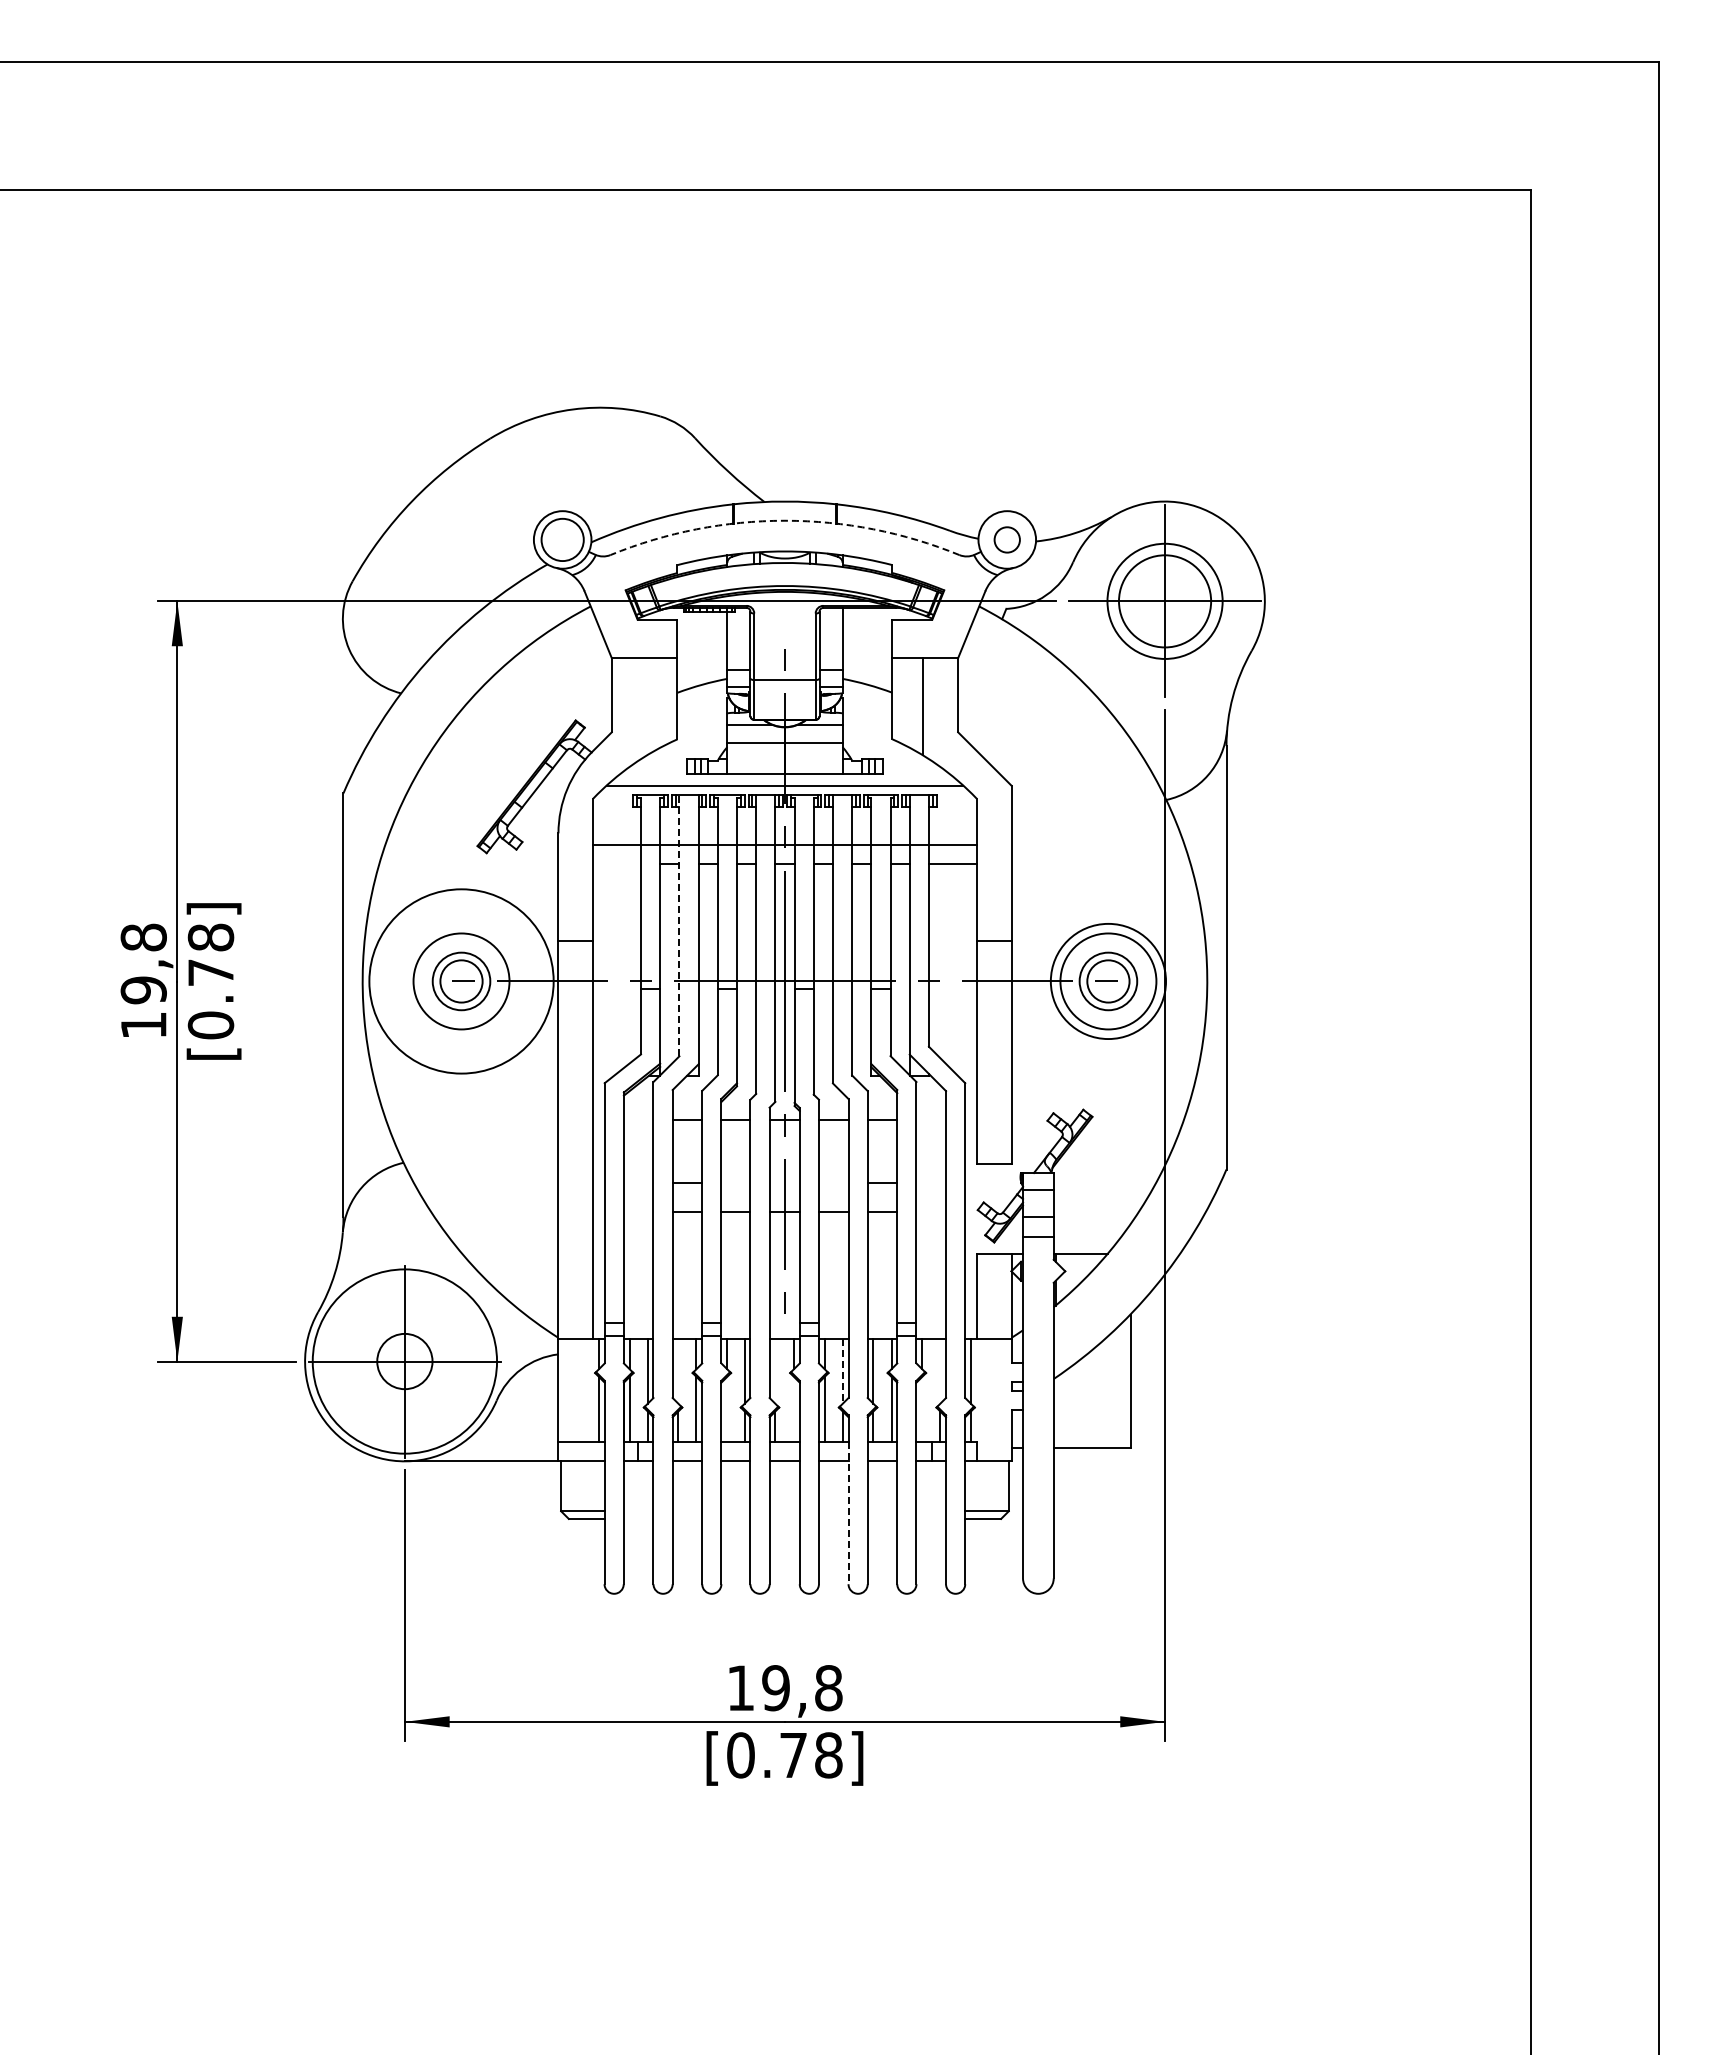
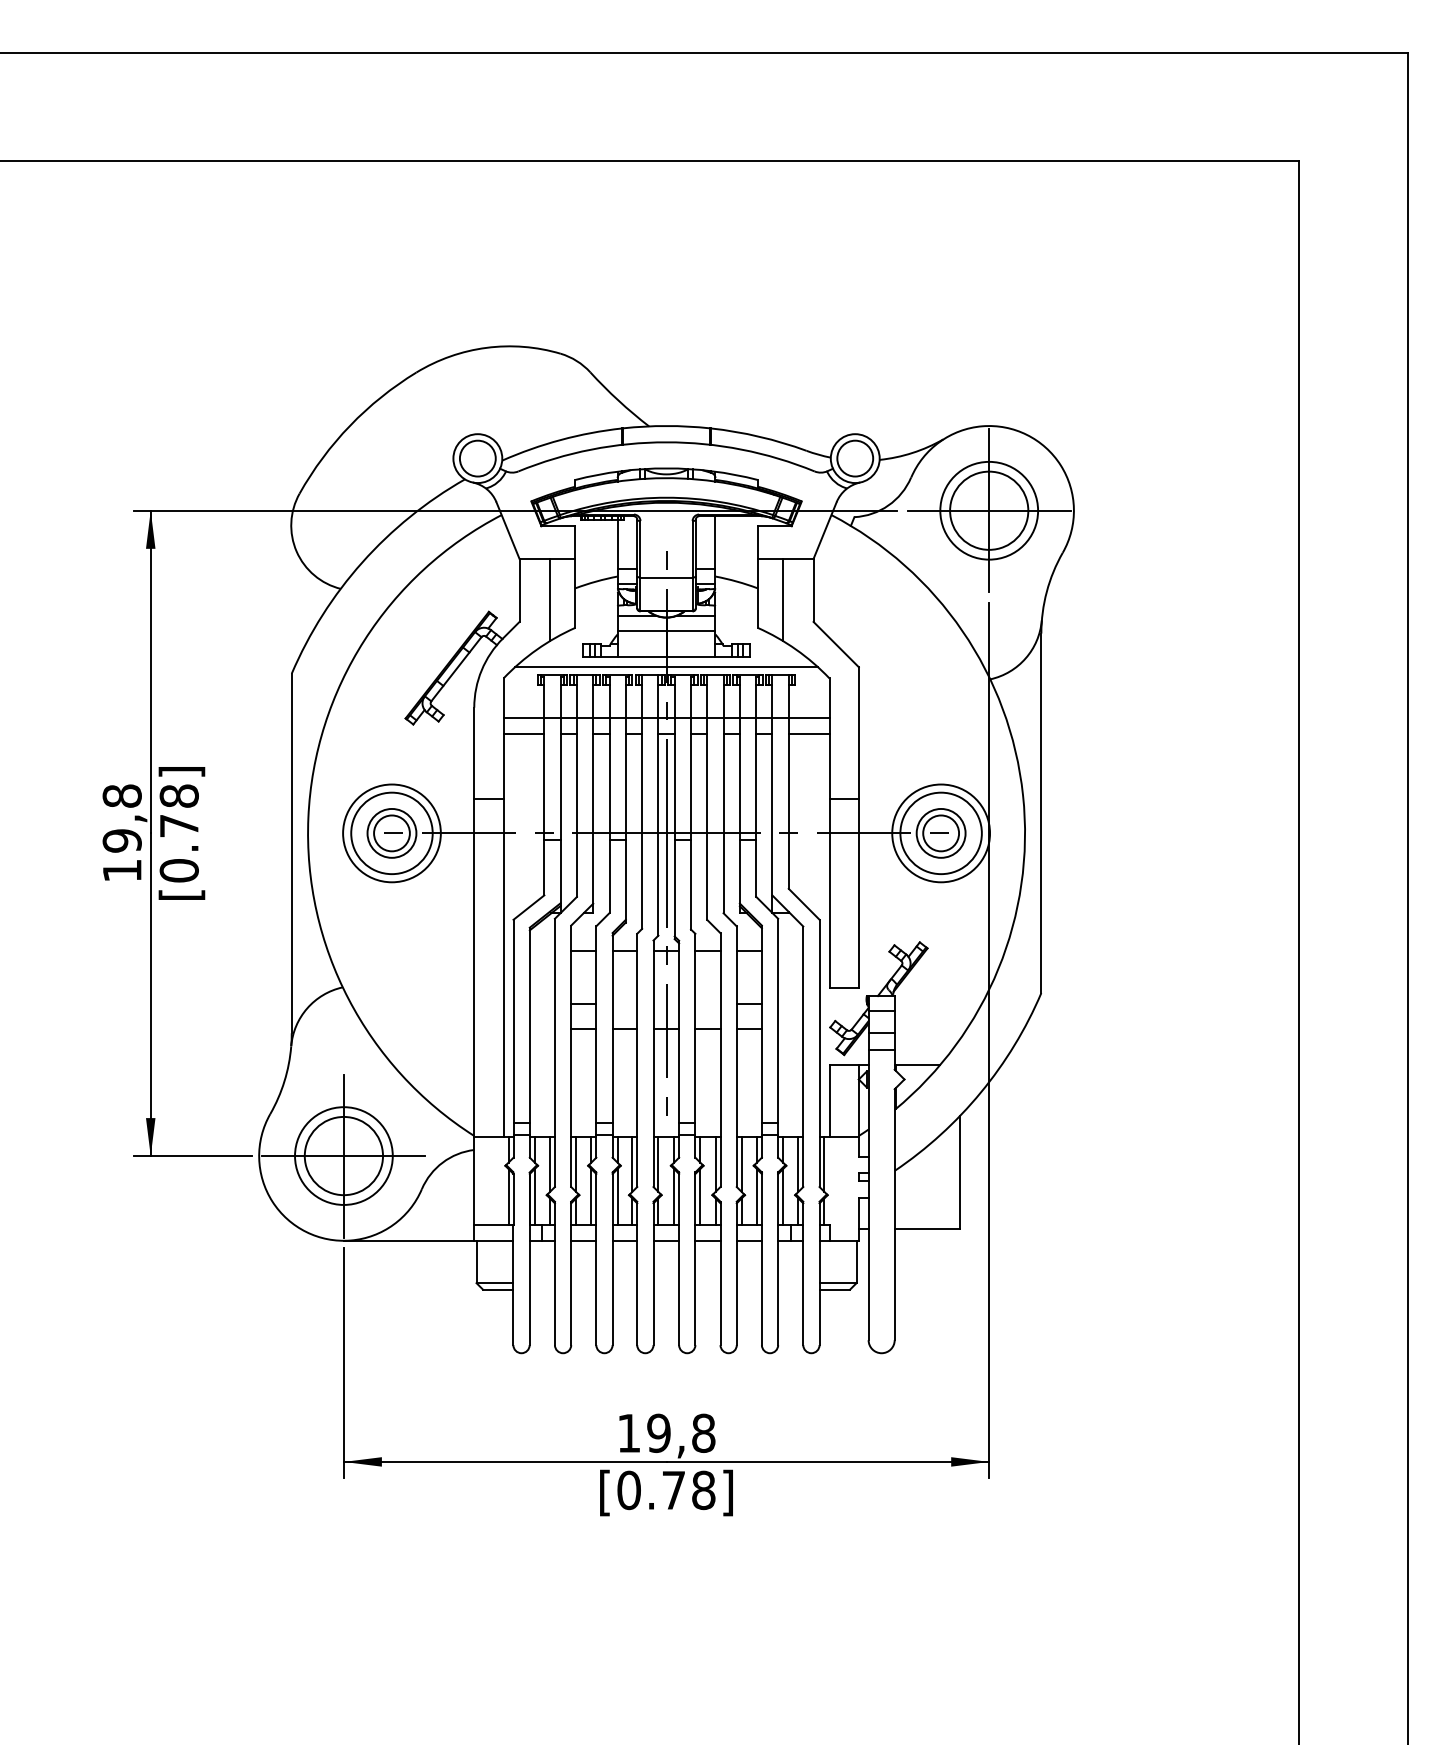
arc: (784, 520) -> (666, 442), dashed -> solid
circle: (1007, 539) -> (855, 458), size x1.67
line: (647, 706) -> (549, 600), added
line: (617, 864) -> (524, 734), added
line: (679, 925) -> (577, 785), dashed -> solid
circle: (461, 981) -> (391, 833), size x0.62
circle: (404, 1361) -> (343, 1156), size x0.62
circle: (404, 1361) -> (343, 1156), size x1.67
line: (678, 1370) -> (576, 1163), added
line: (775, 1370) -> (658, 1163), added
line: (940, 1370) -> (798, 1163), added
line: (842, 1371) -> (715, 1164), dashed -> solid
line: (727, 1409) -> (617, 1196), added
line: (794, 1409) -> (674, 1196), added
line: (922, 1409) -> (783, 1196), added
line: (848, 1513) -> (720, 1285), dashed -> solid

